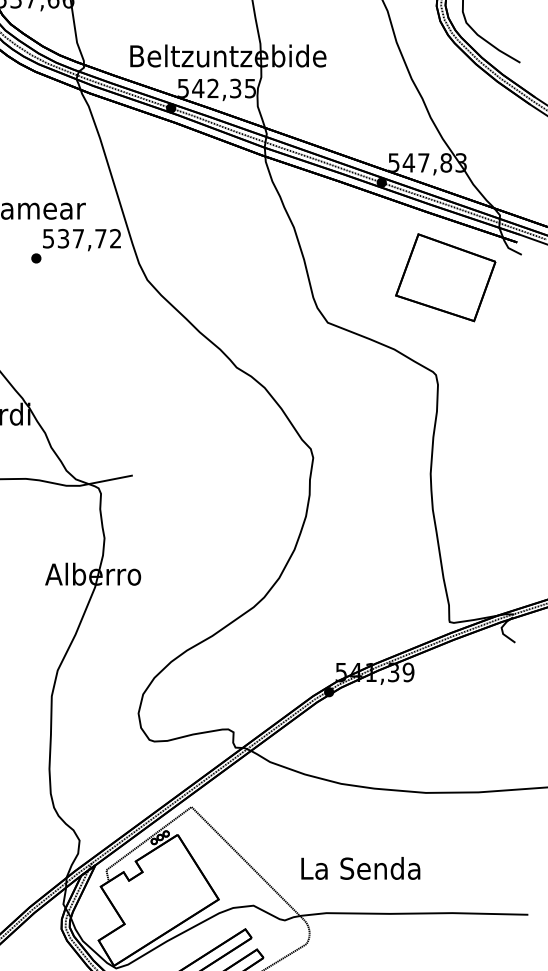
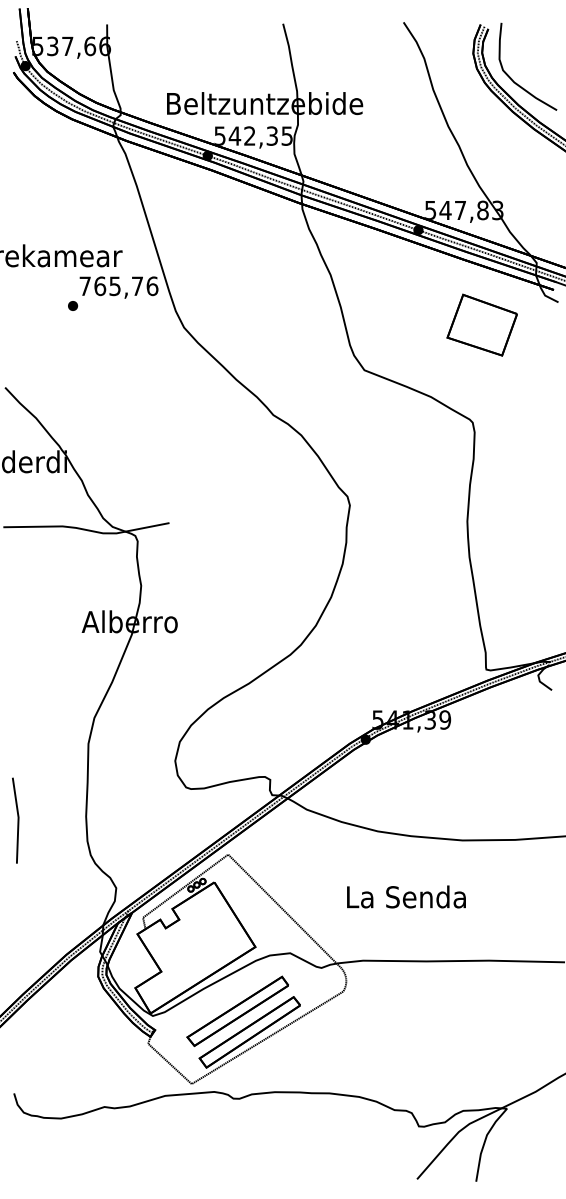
text: (81, 238) -> (118, 286), 537,72 -> 765,76
part: (444, 276) -> (481, 324), size x0.7
text: (360, 867) -> (406, 896), moved

